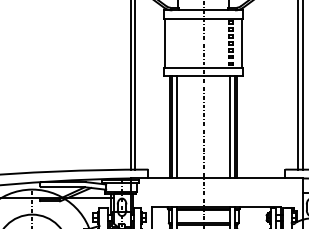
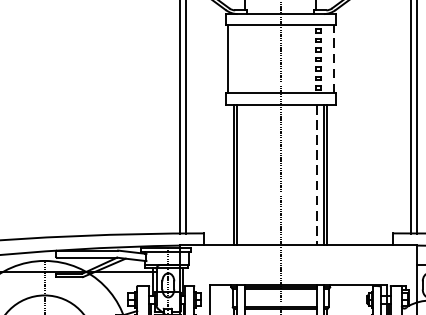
line: (242, 43) -> (334, 59), solid -> dashed
line: (177, 127) -> (244, 175), removed
line: (229, 127) -> (316, 175), solid -> dashed

